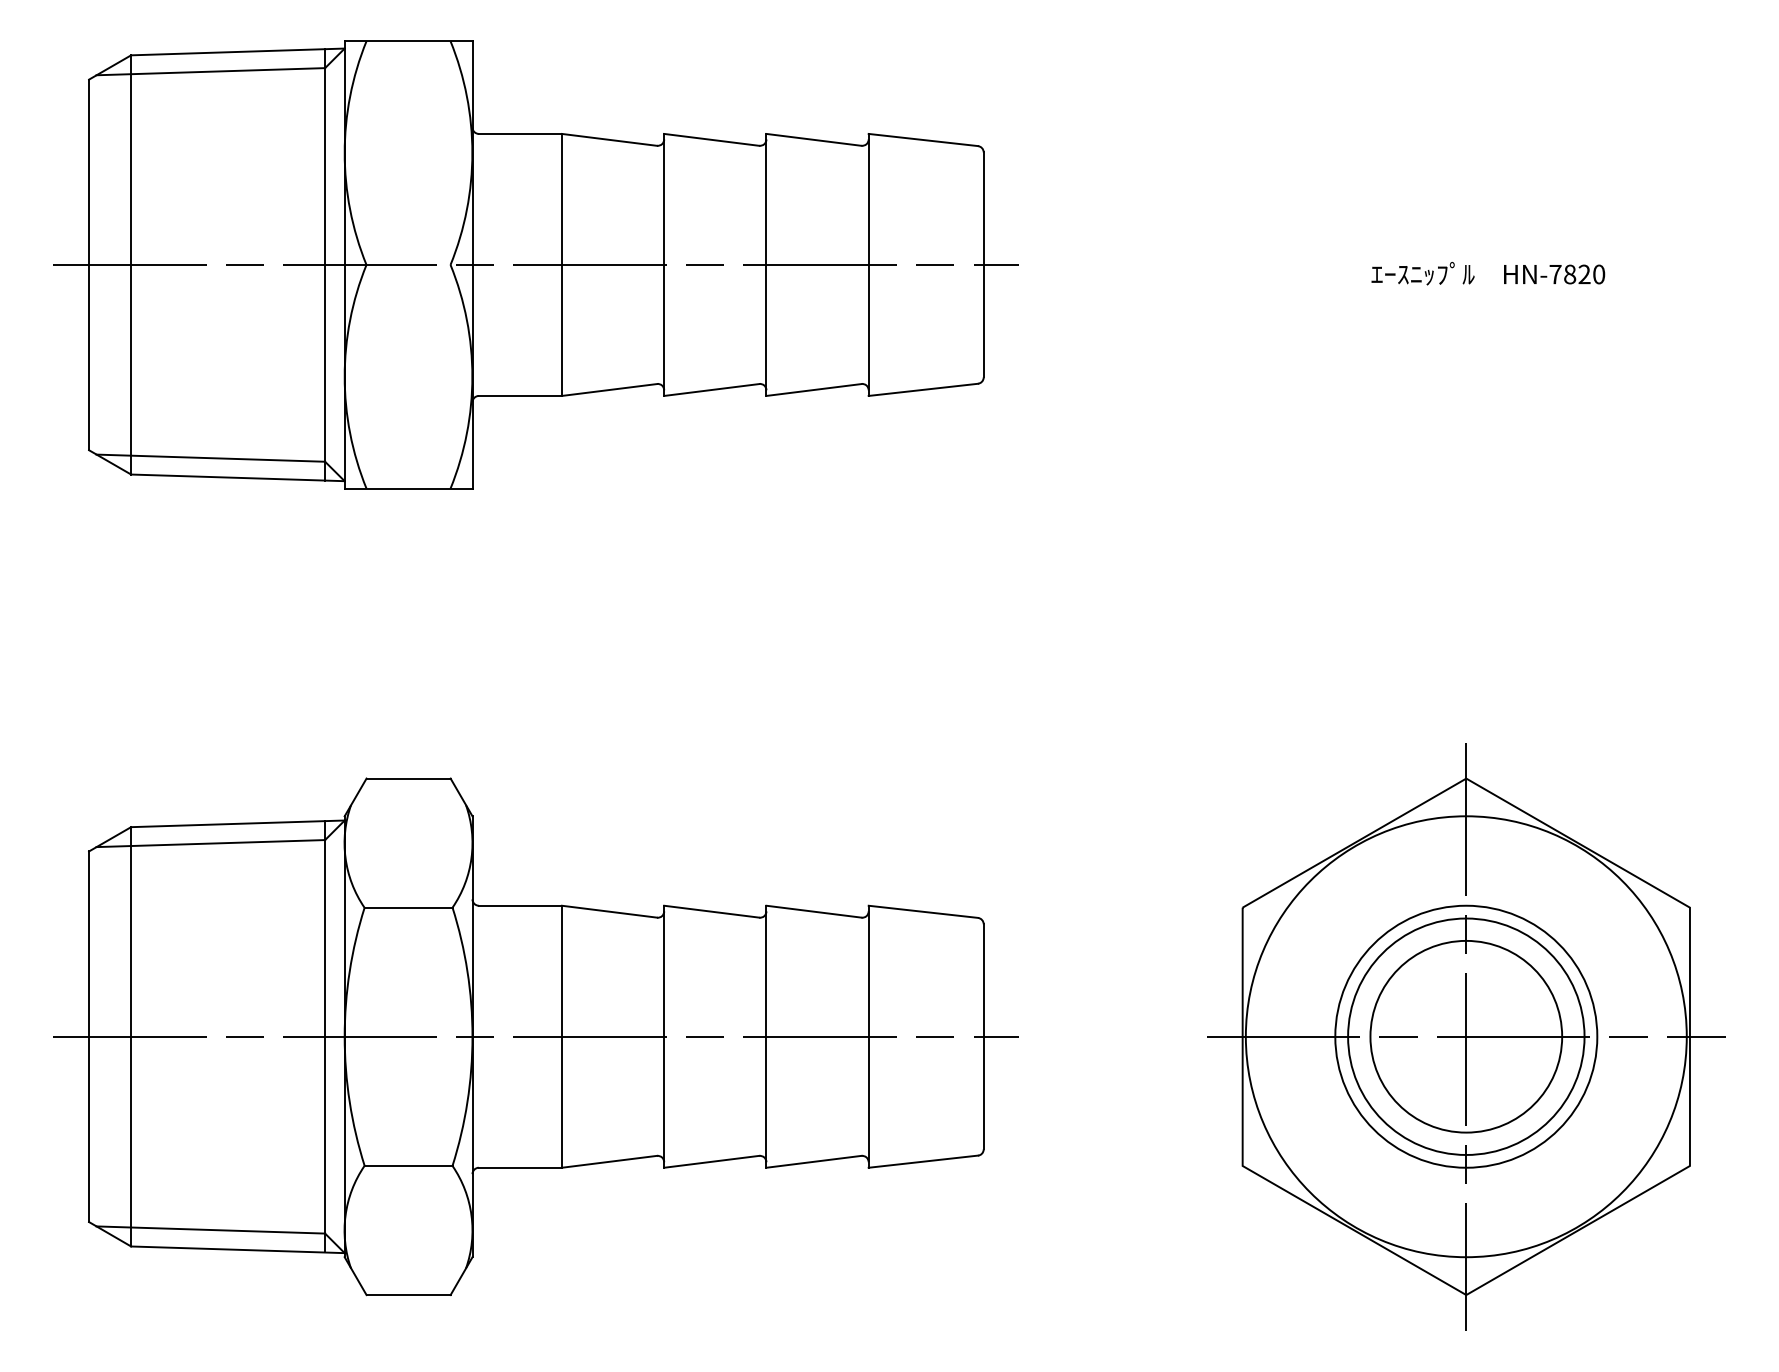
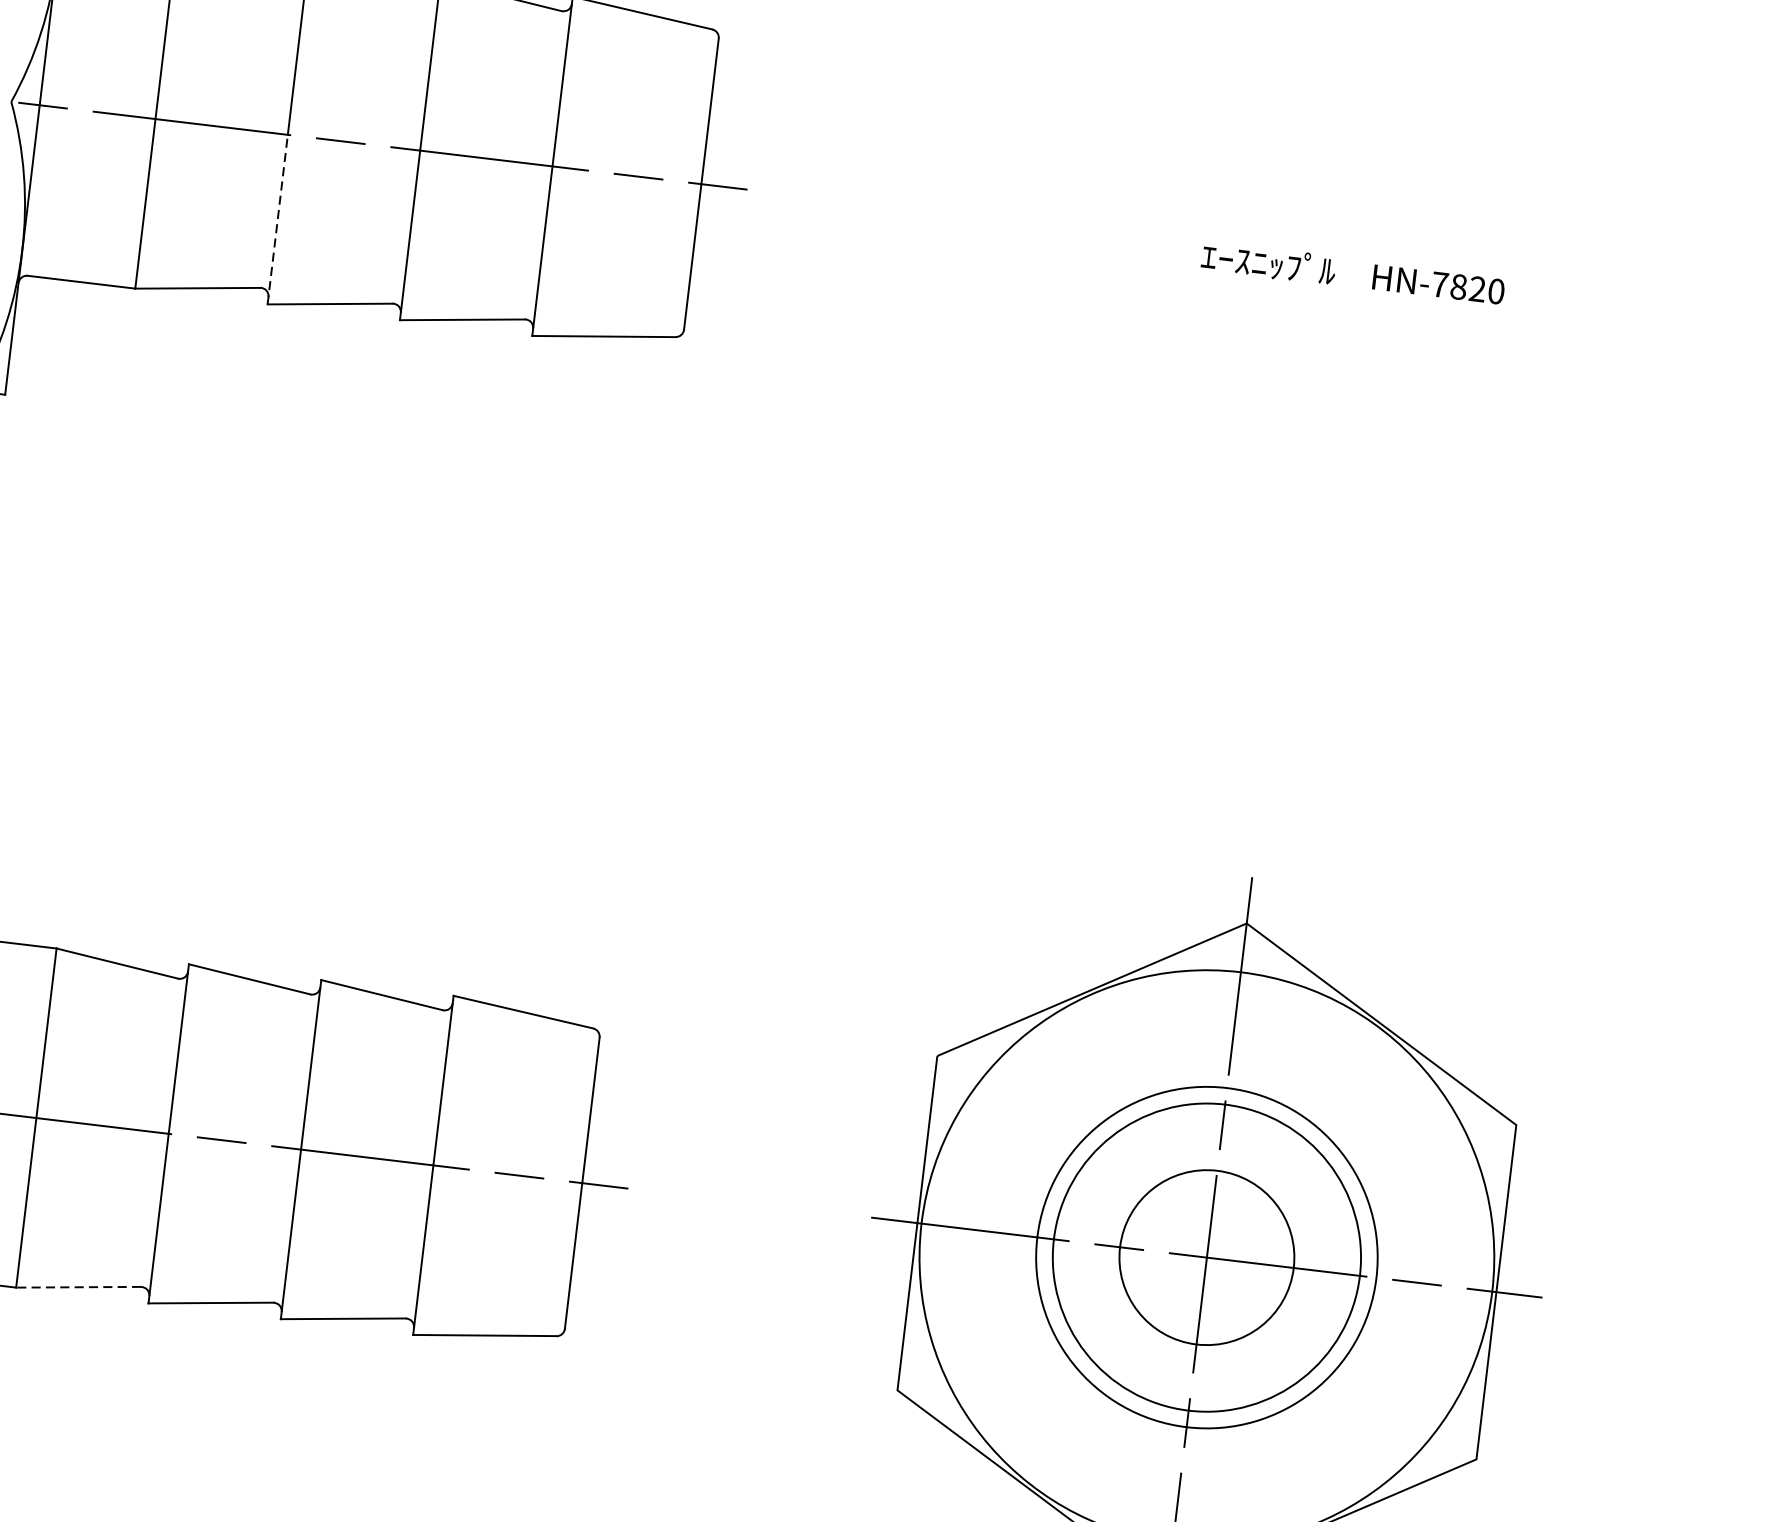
line: (664, 330) -> (278, 219), solid -> dashed
circle: (1466, 1036) -> (1207, 1257), size x0.7
line: (609, 1161) -> (78, 1286), solid -> dashed

